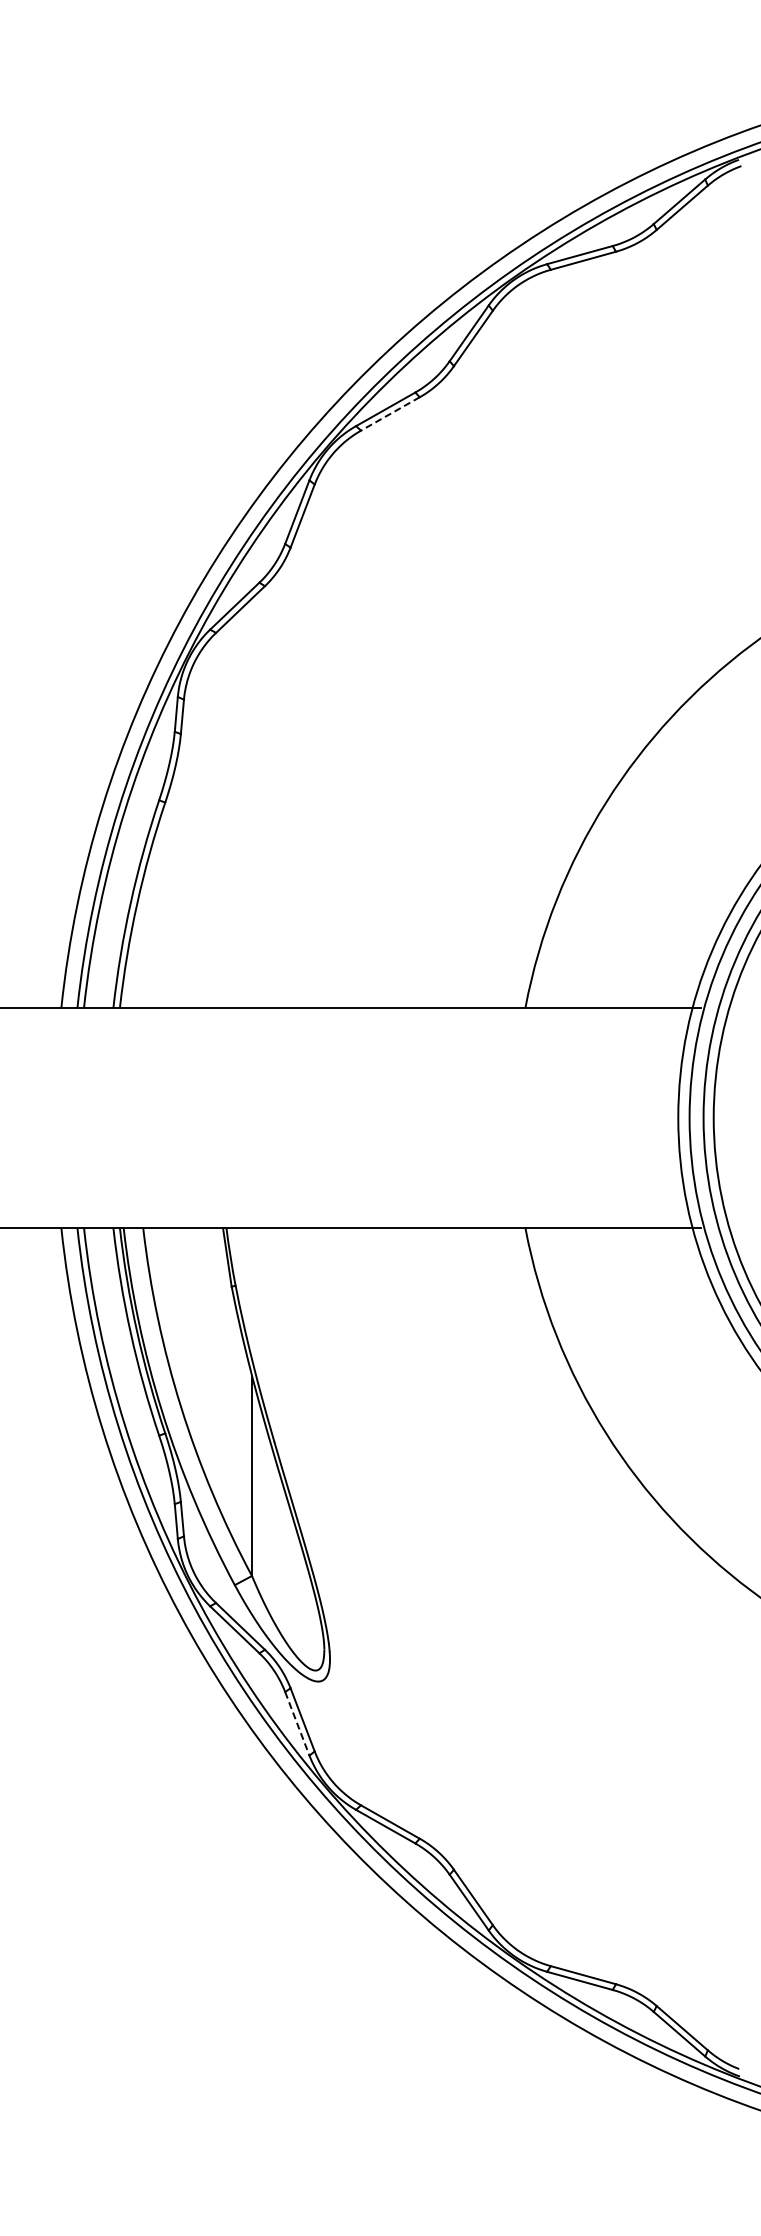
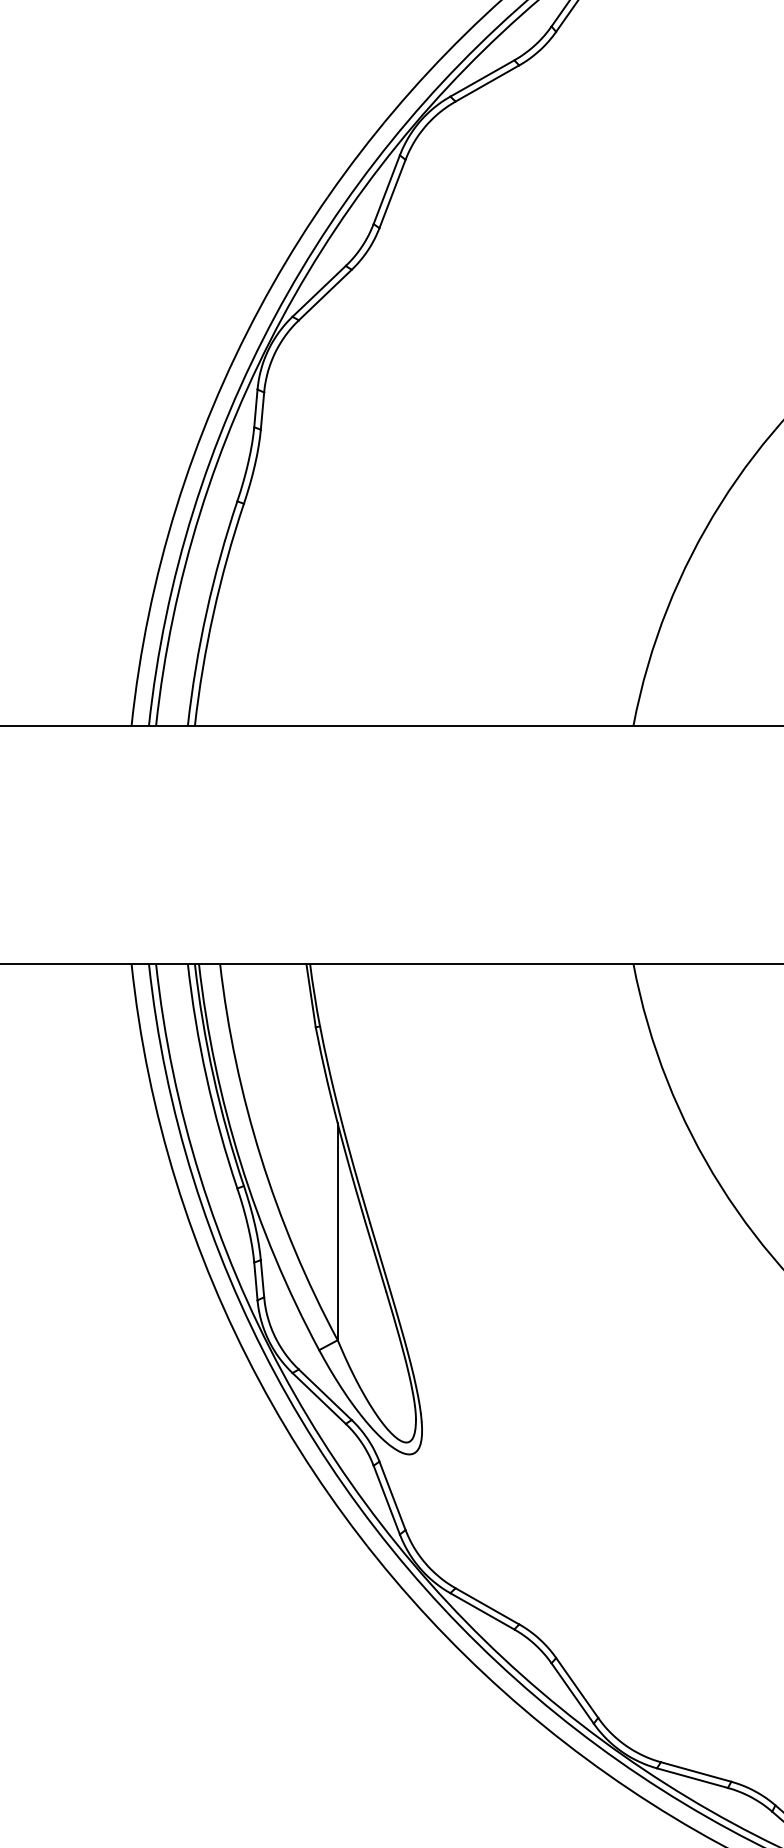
line: (390, 413) -> (487, 83), dashed -> solid
line: (297, 1724) -> (386, 1500), dashed -> solid

